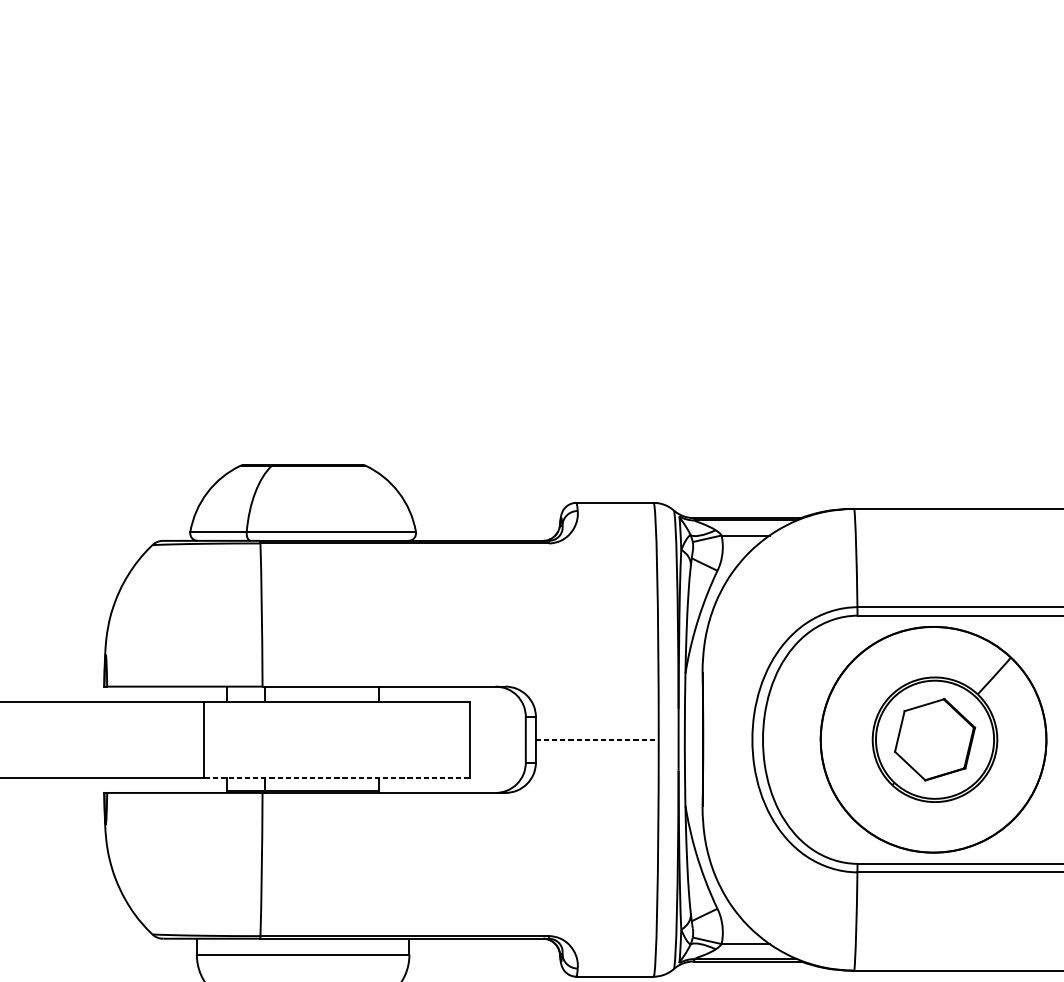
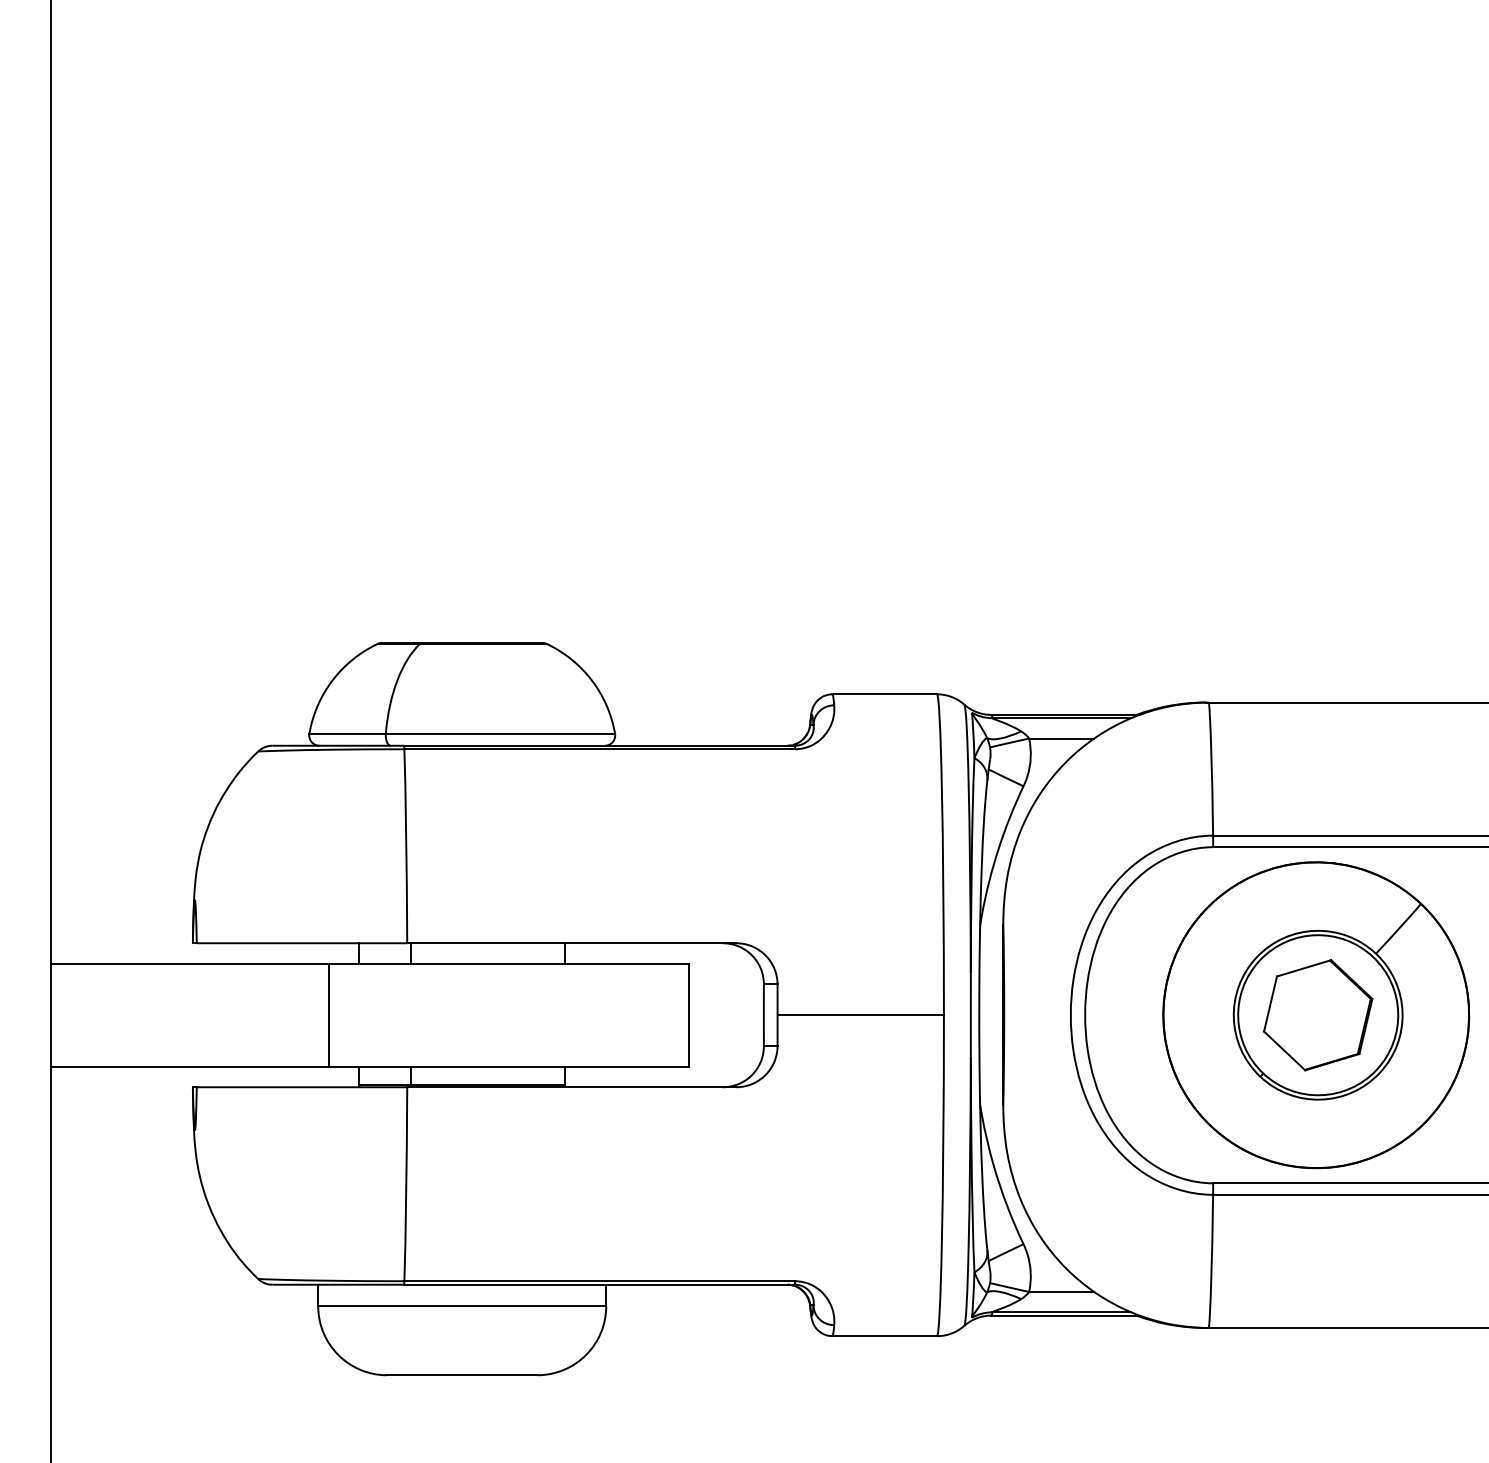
line: (597, 739) -> (861, 1015), dashed -> solid
line: (338, 777) -> (509, 1066), dashed -> solid

